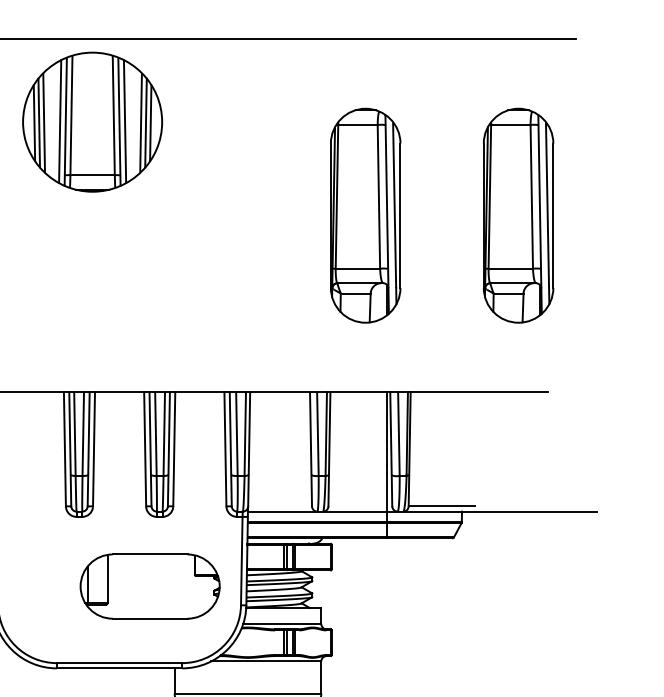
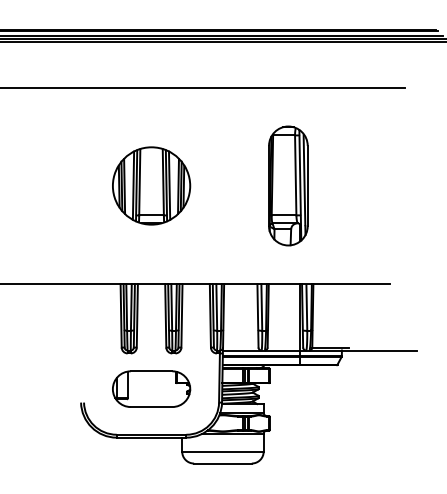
part: (92, 121) -> (151, 185), moved
part: (518, 214) -> (373, 185), removed
part: (150, 585) -> (151, 388), moved

